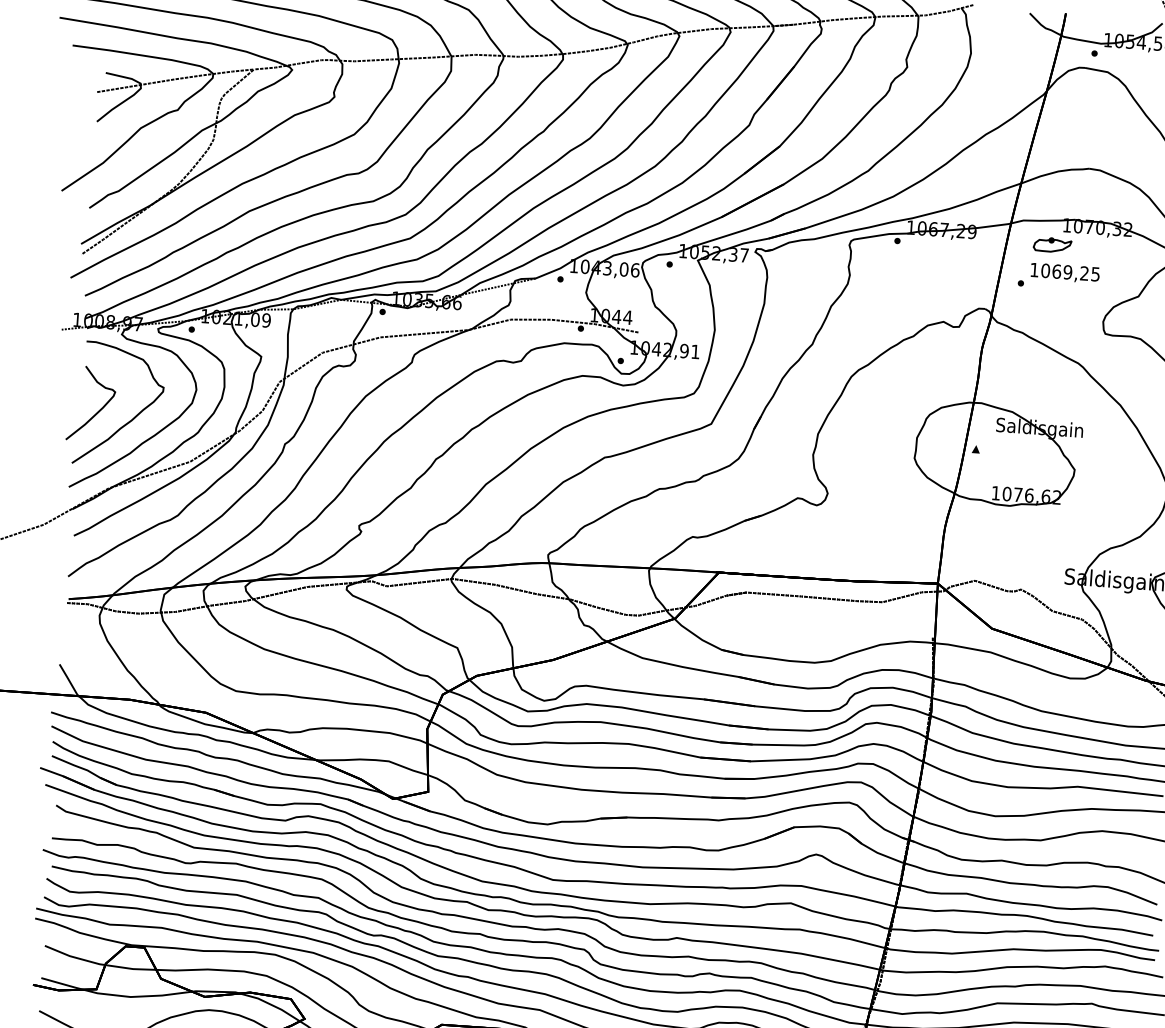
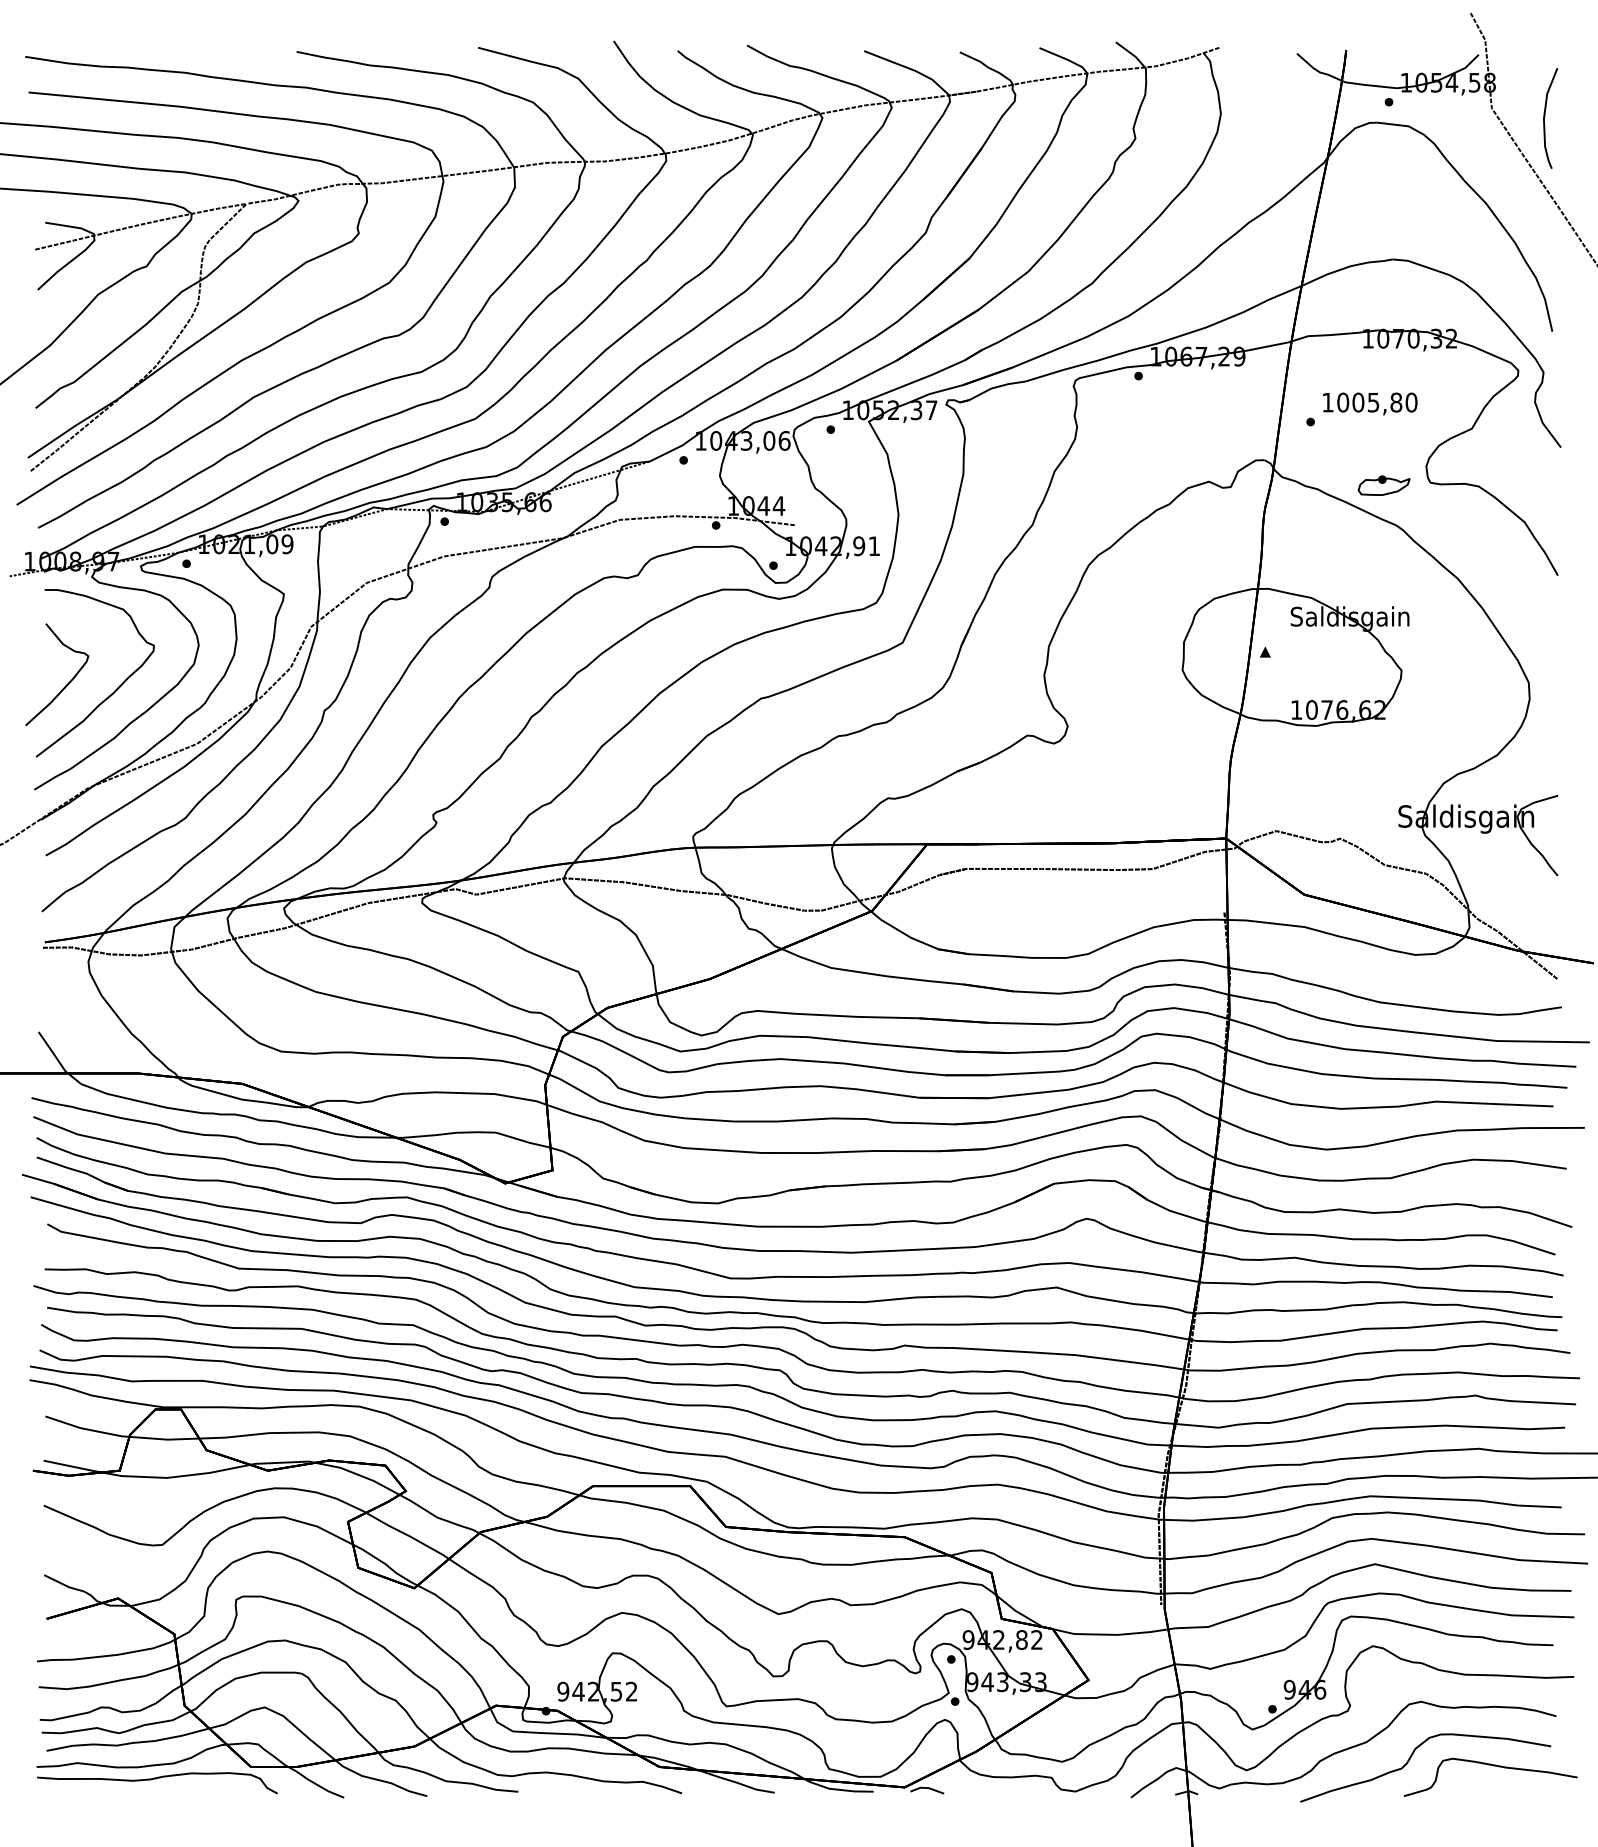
part: (1052, 244) -> (1383, 485), moved
text: (1075, 272) -> (1384, 402), 1069,25 -> 1005,80

